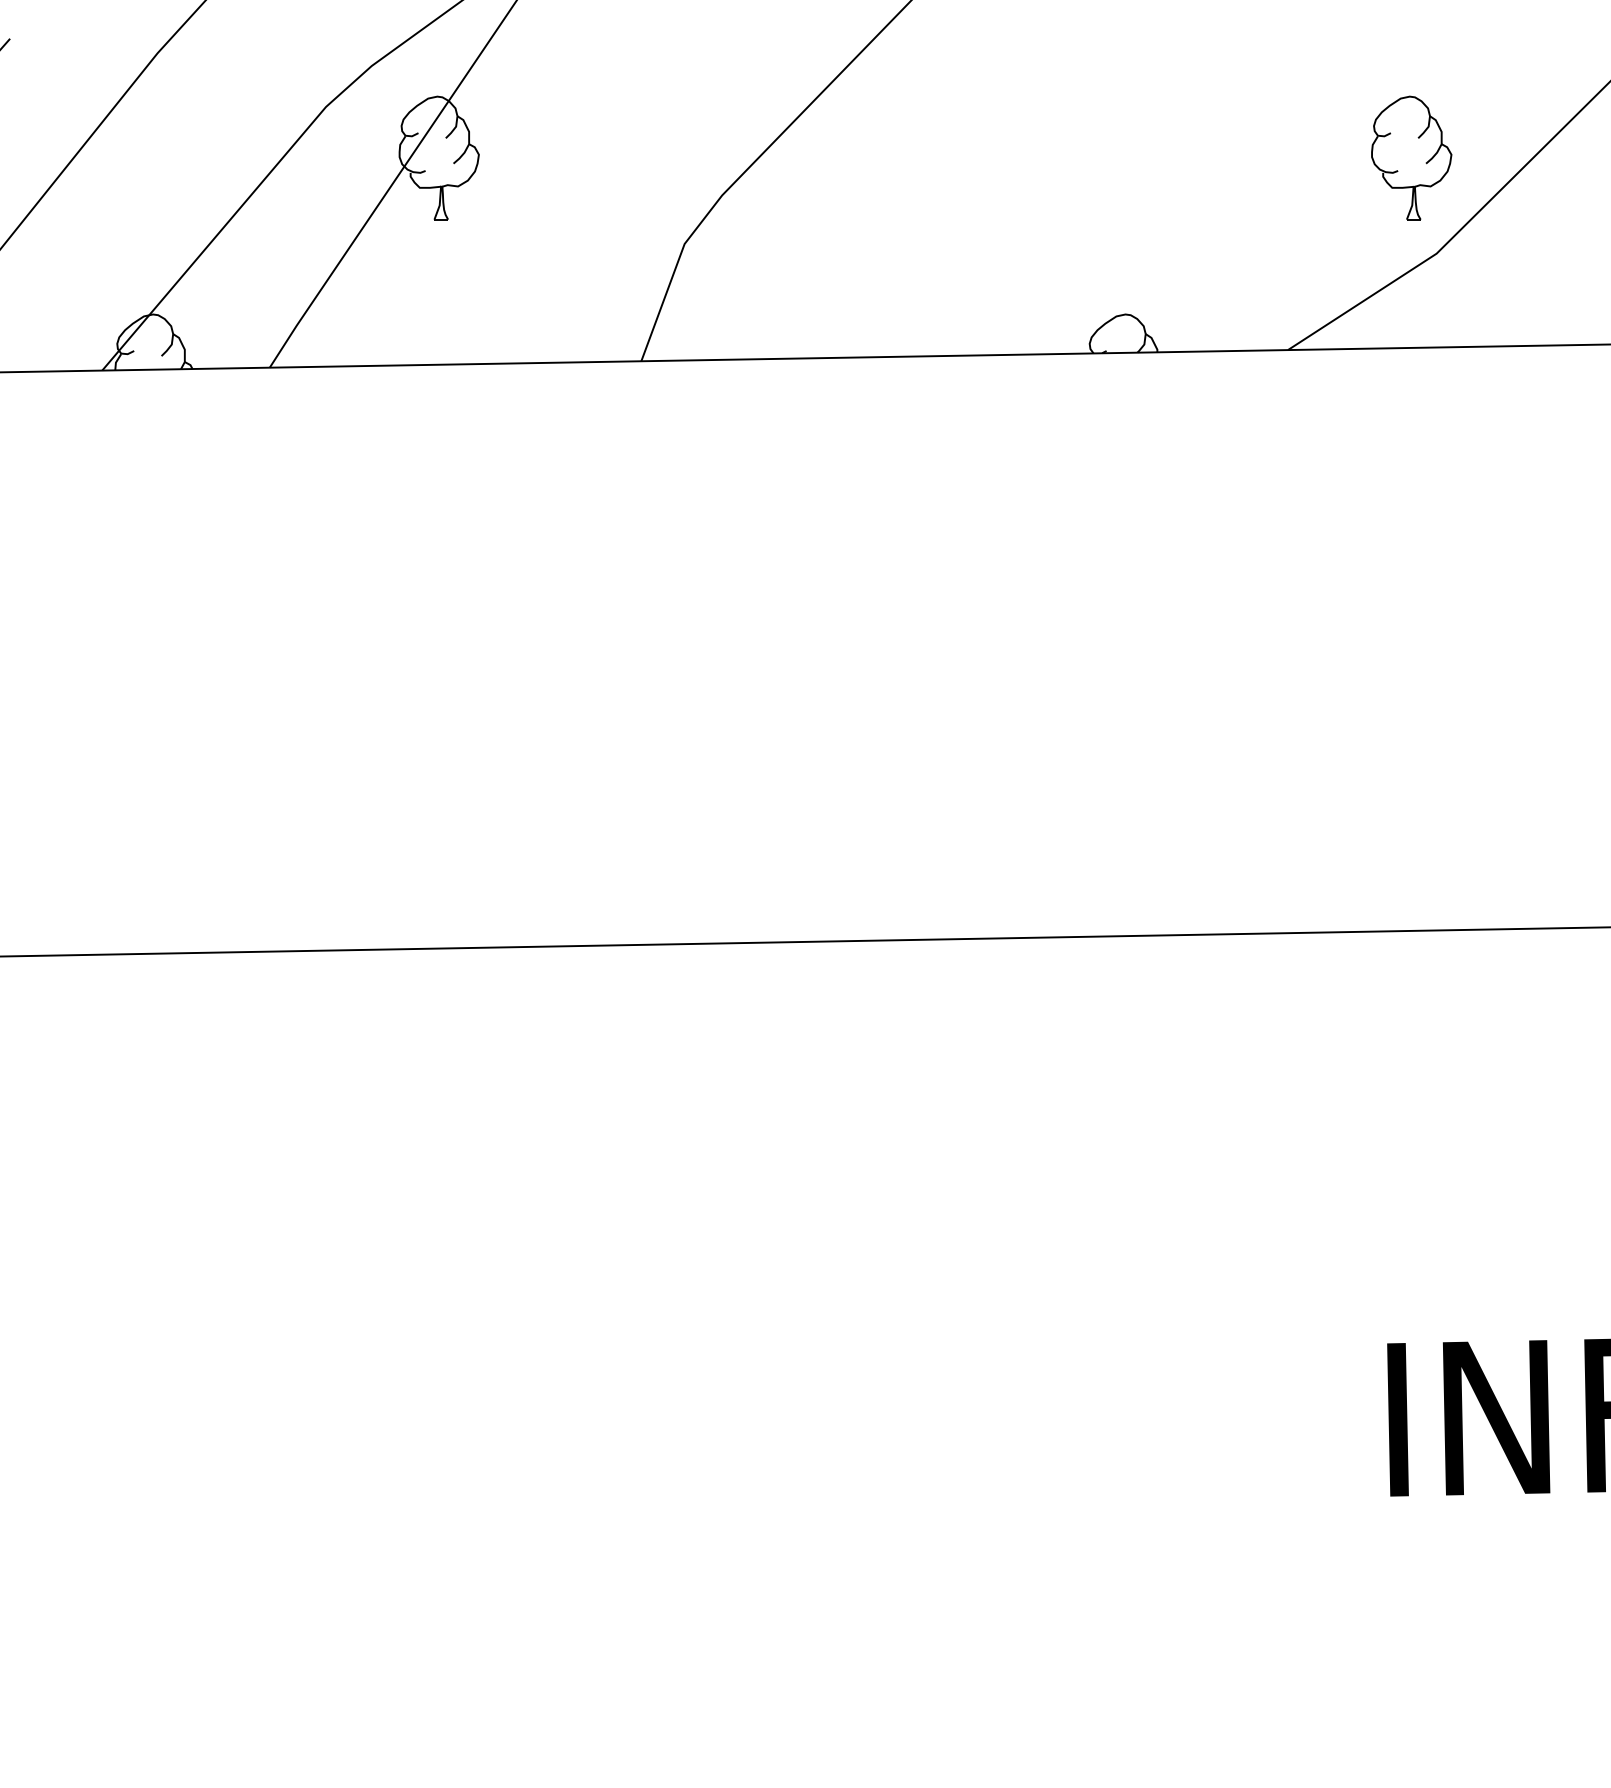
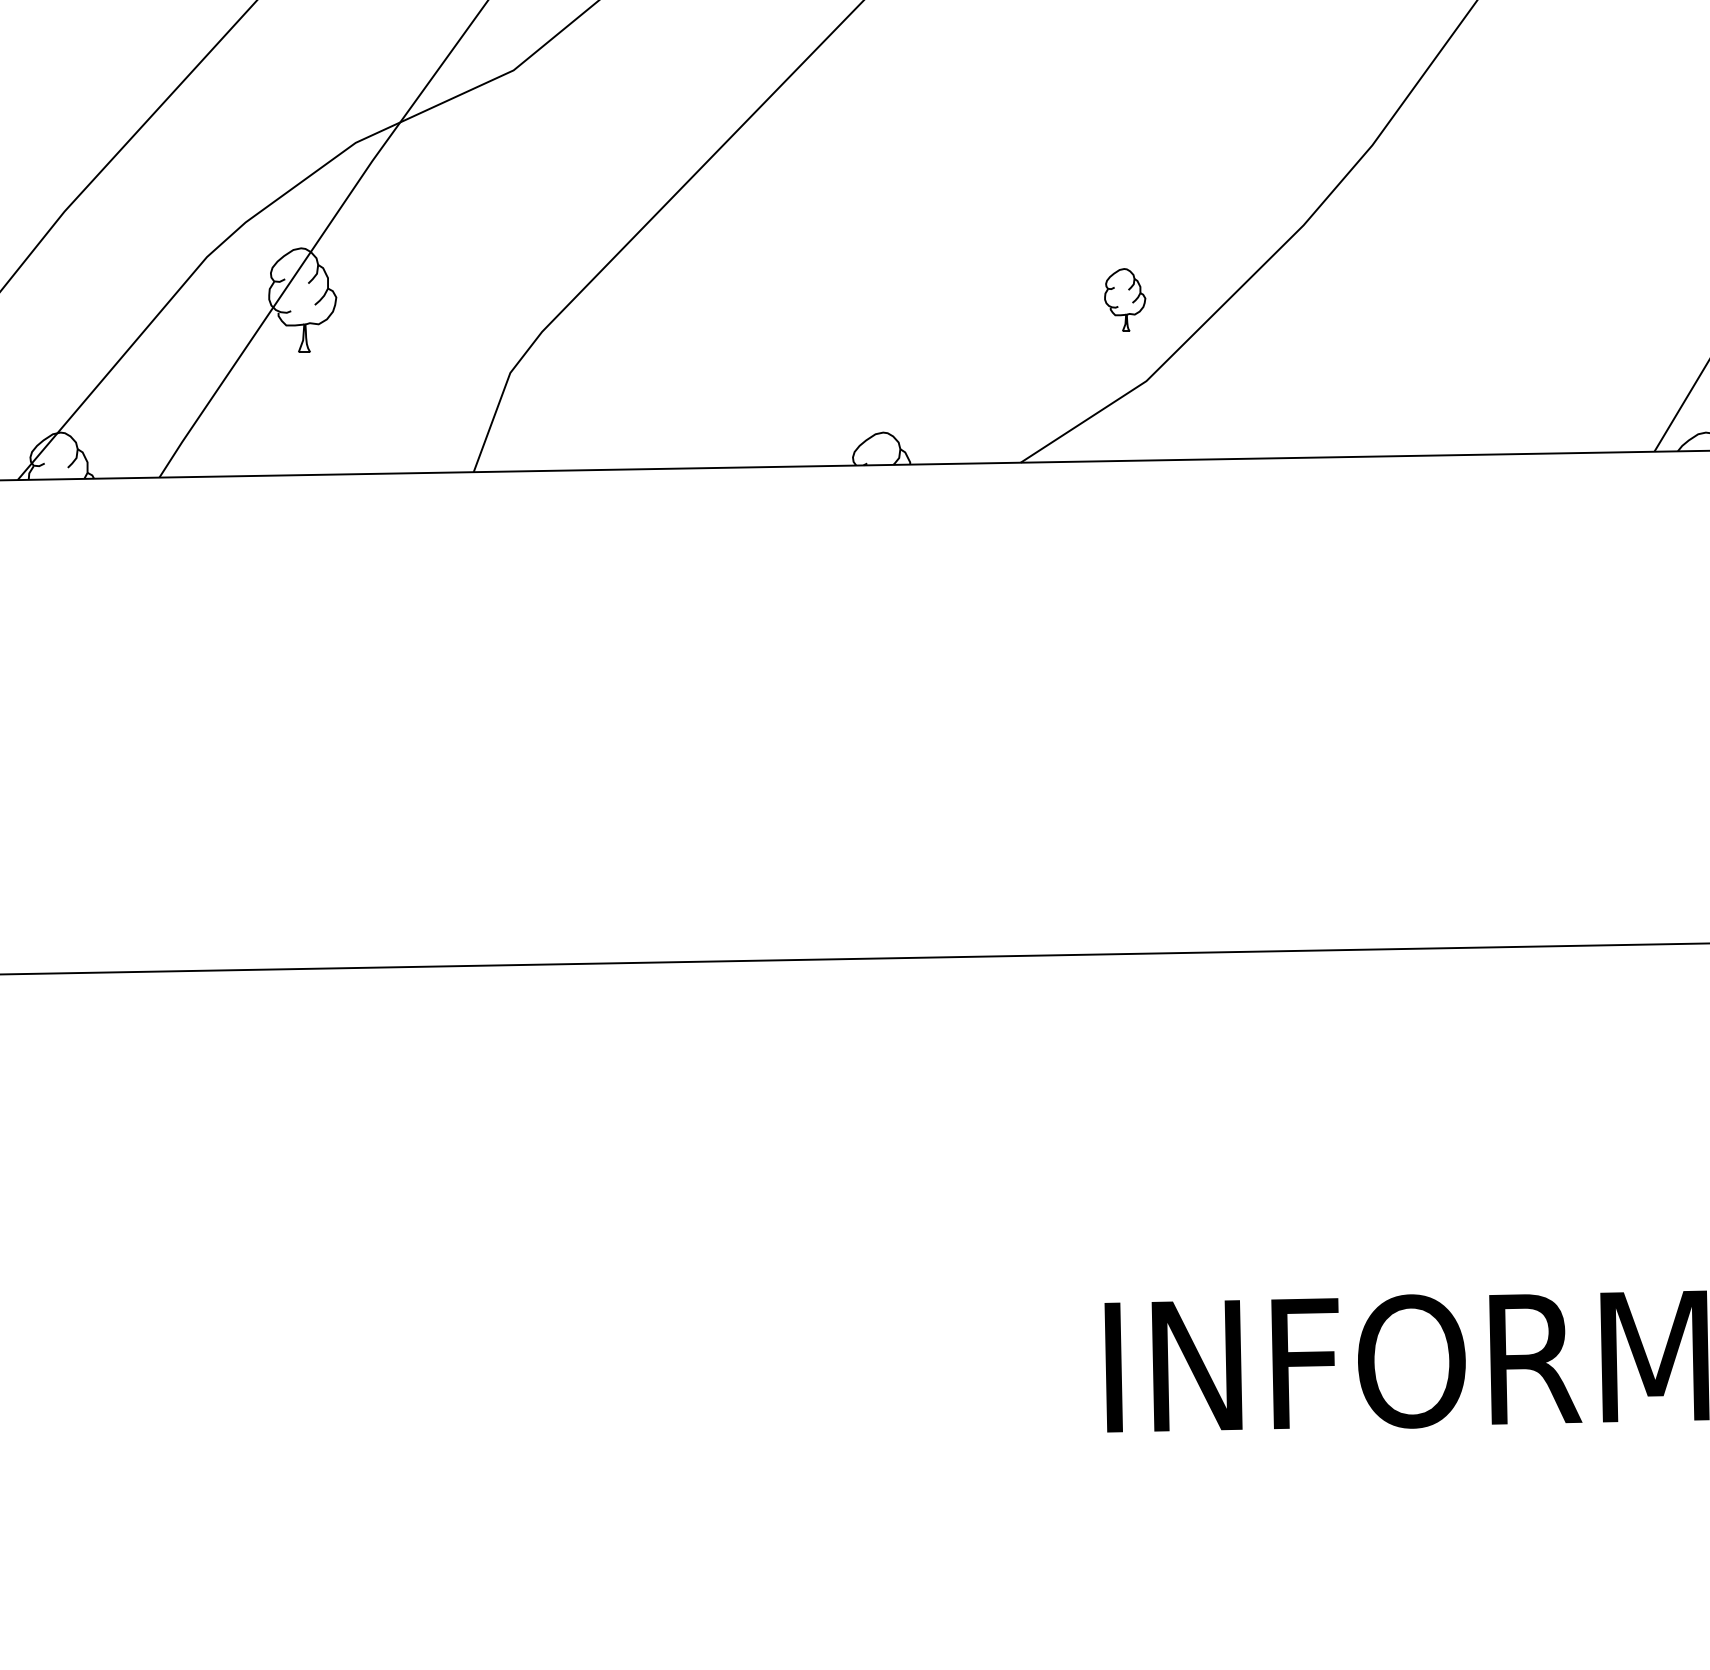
part: (1410, 157) -> (1124, 299), size x0.6

